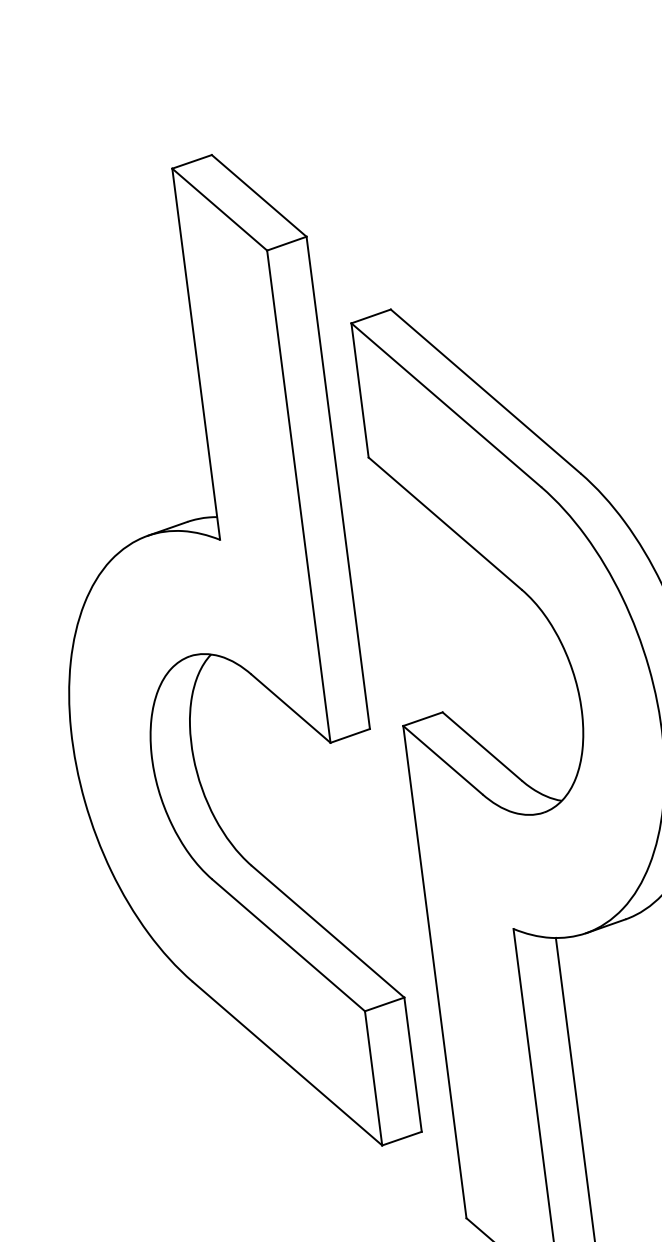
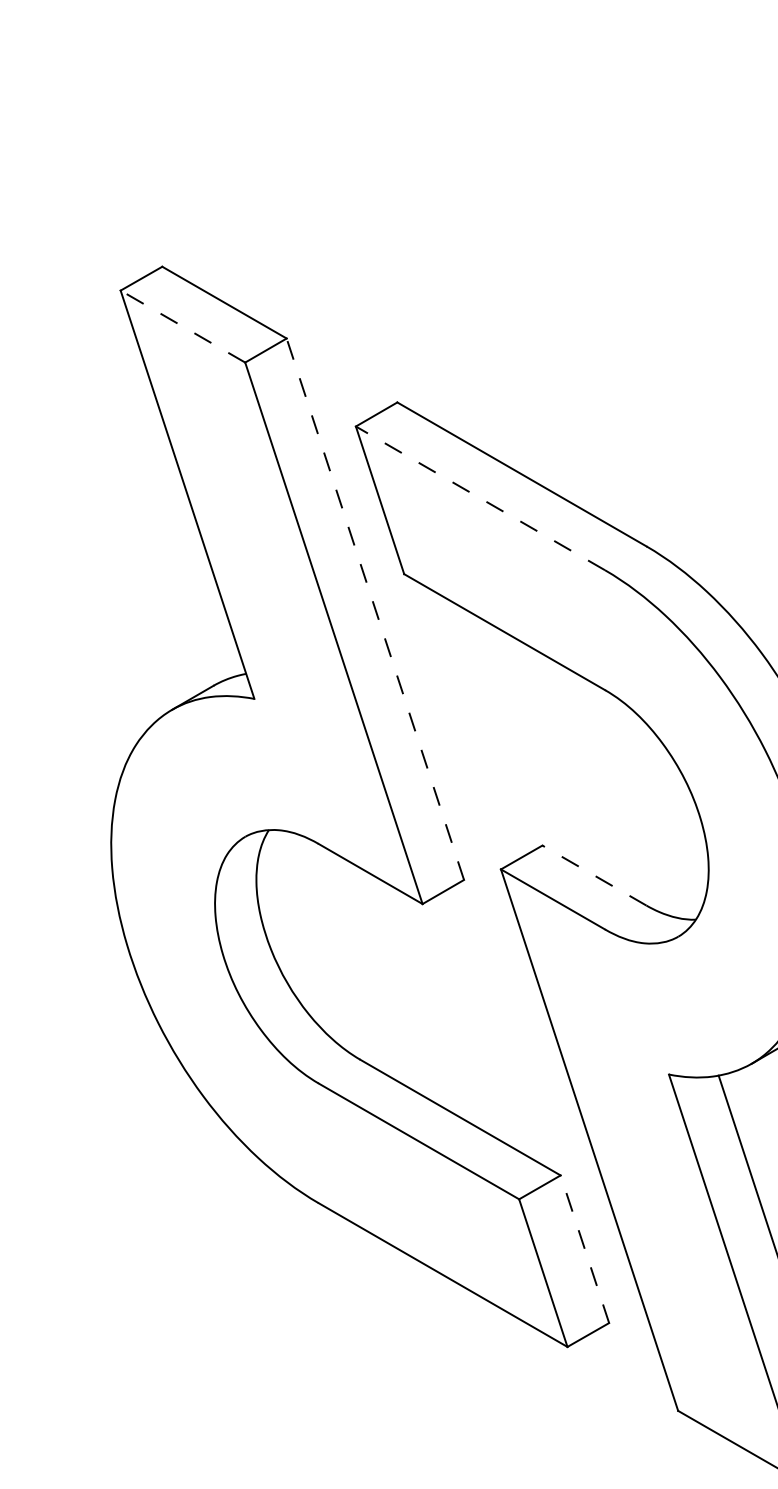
line: (219, 209) -> (182, 326), solid -> dashed
line: (446, 405) -> (480, 498), solid -> dashed
line: (338, 483) -> (375, 609), solid -> dashed
line: (482, 746) -> (594, 875), solid -> dashed
line: (412, 1064) -> (584, 1249), solid -> dashed

